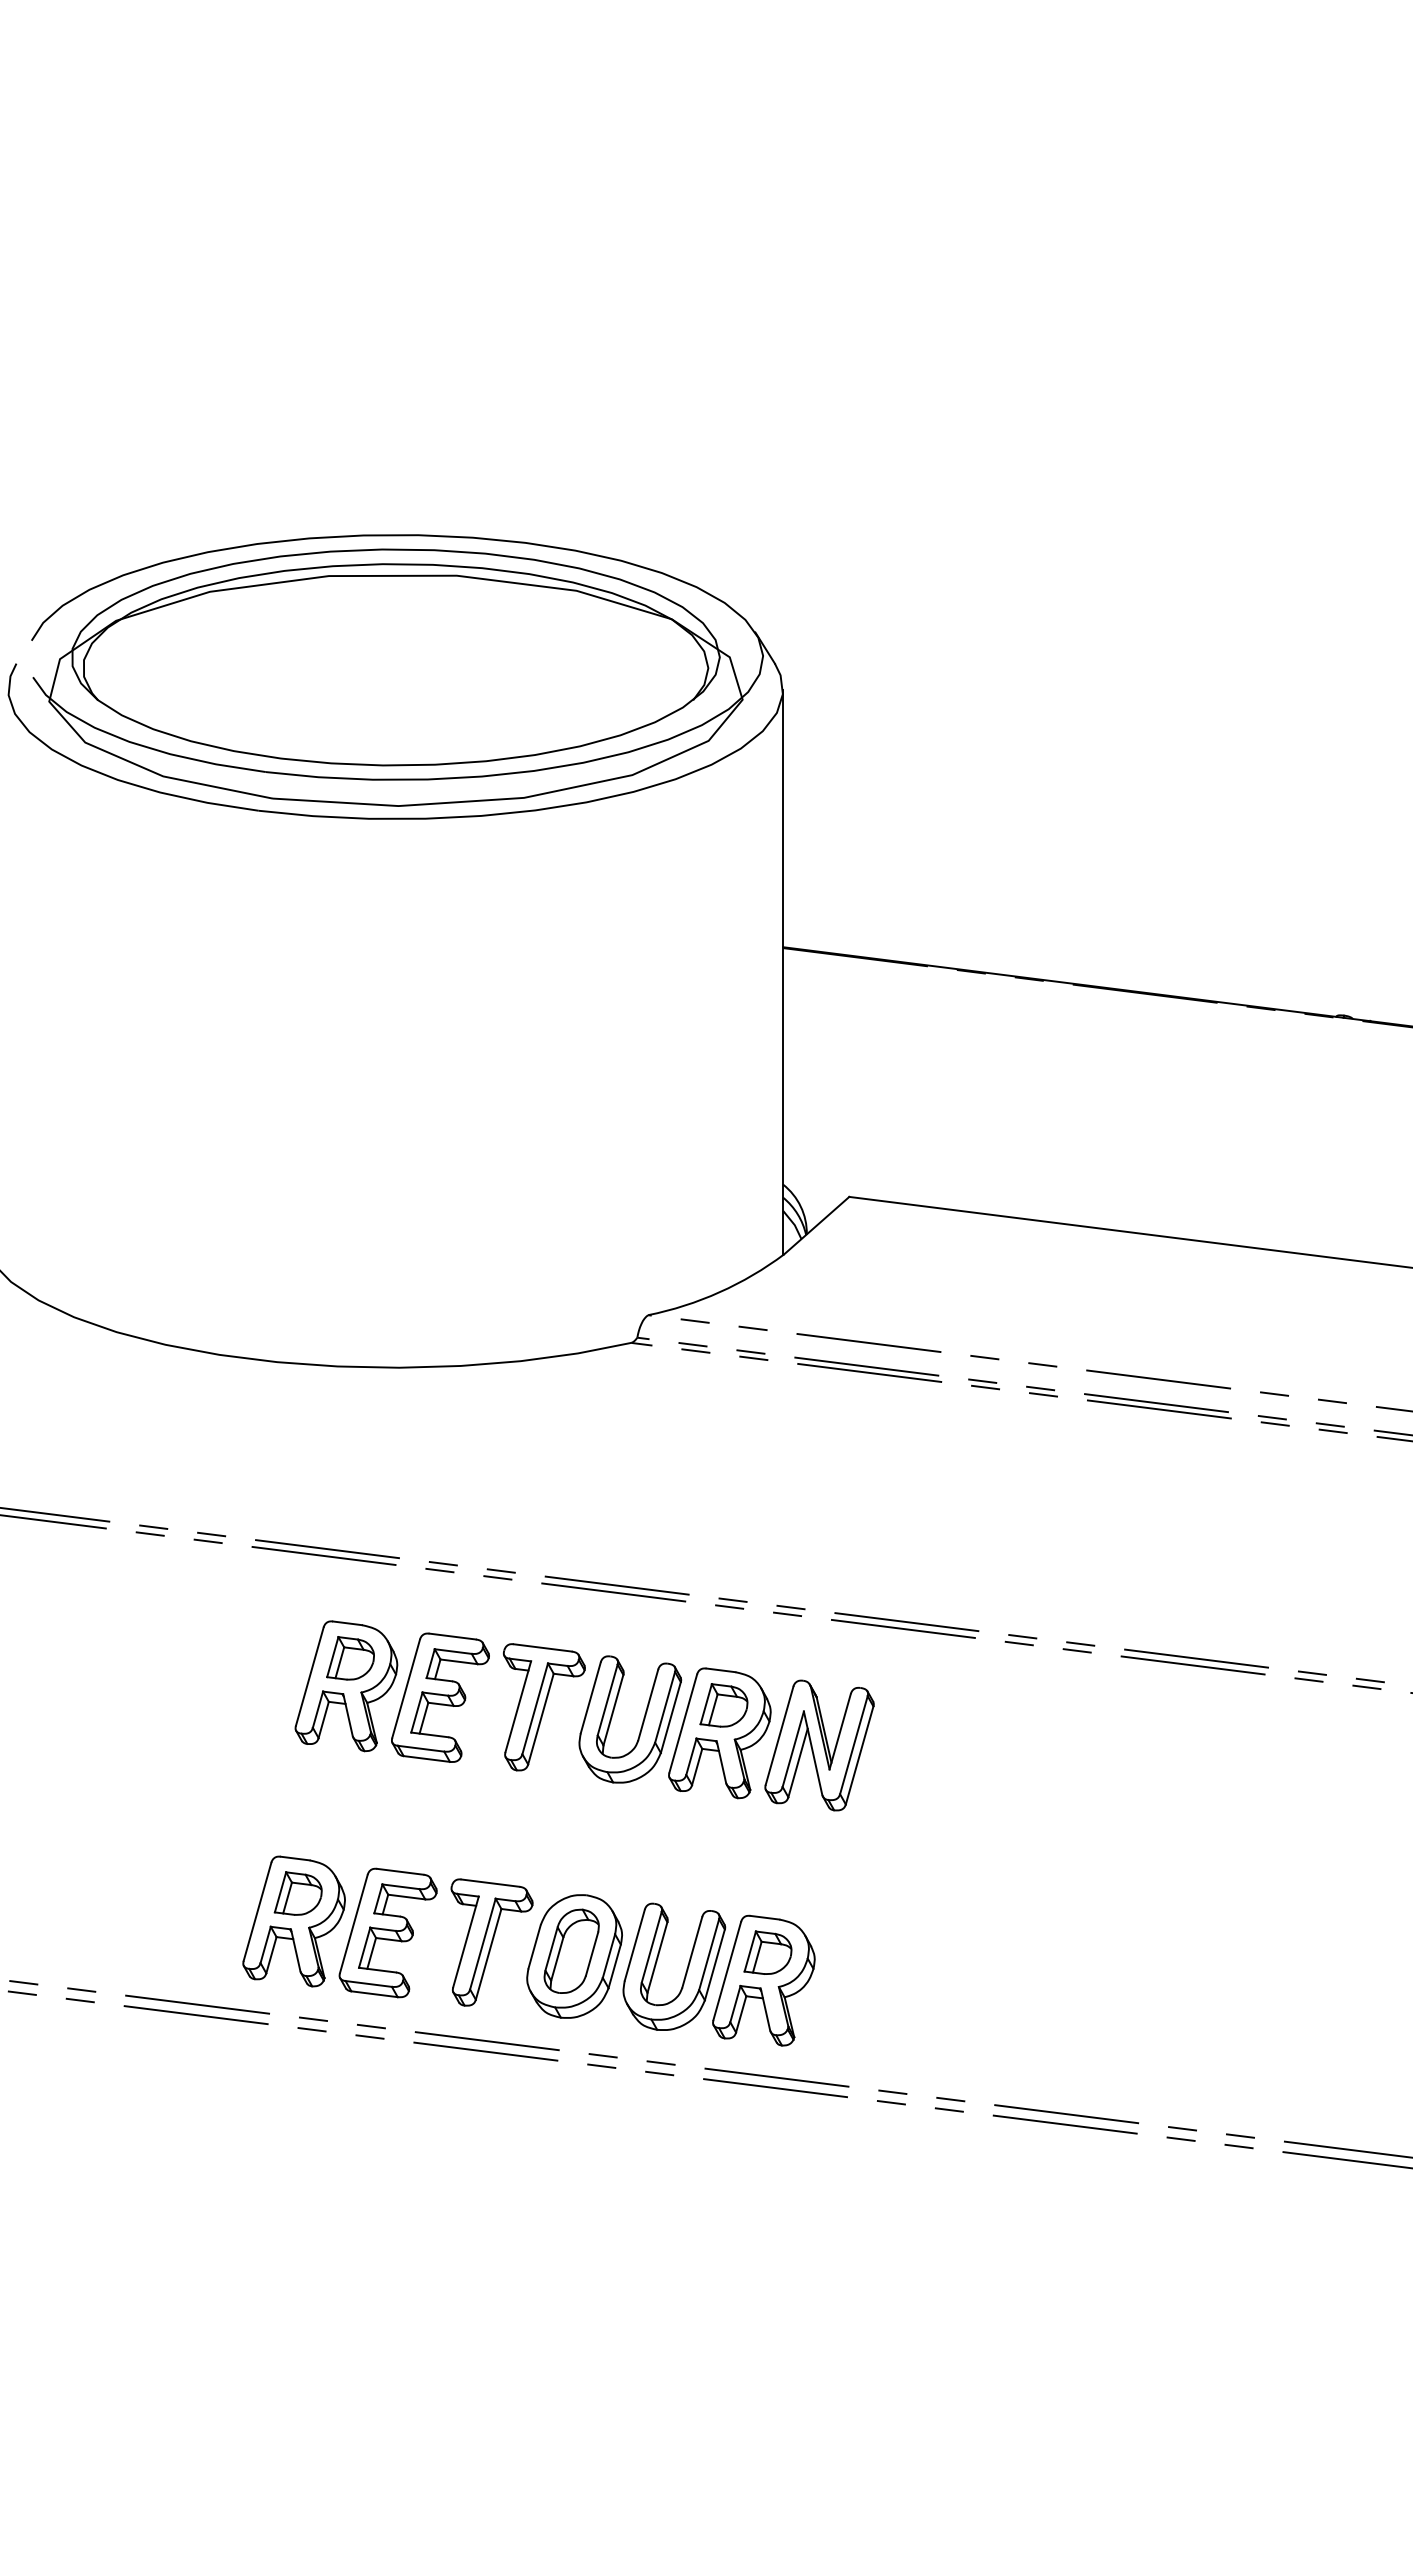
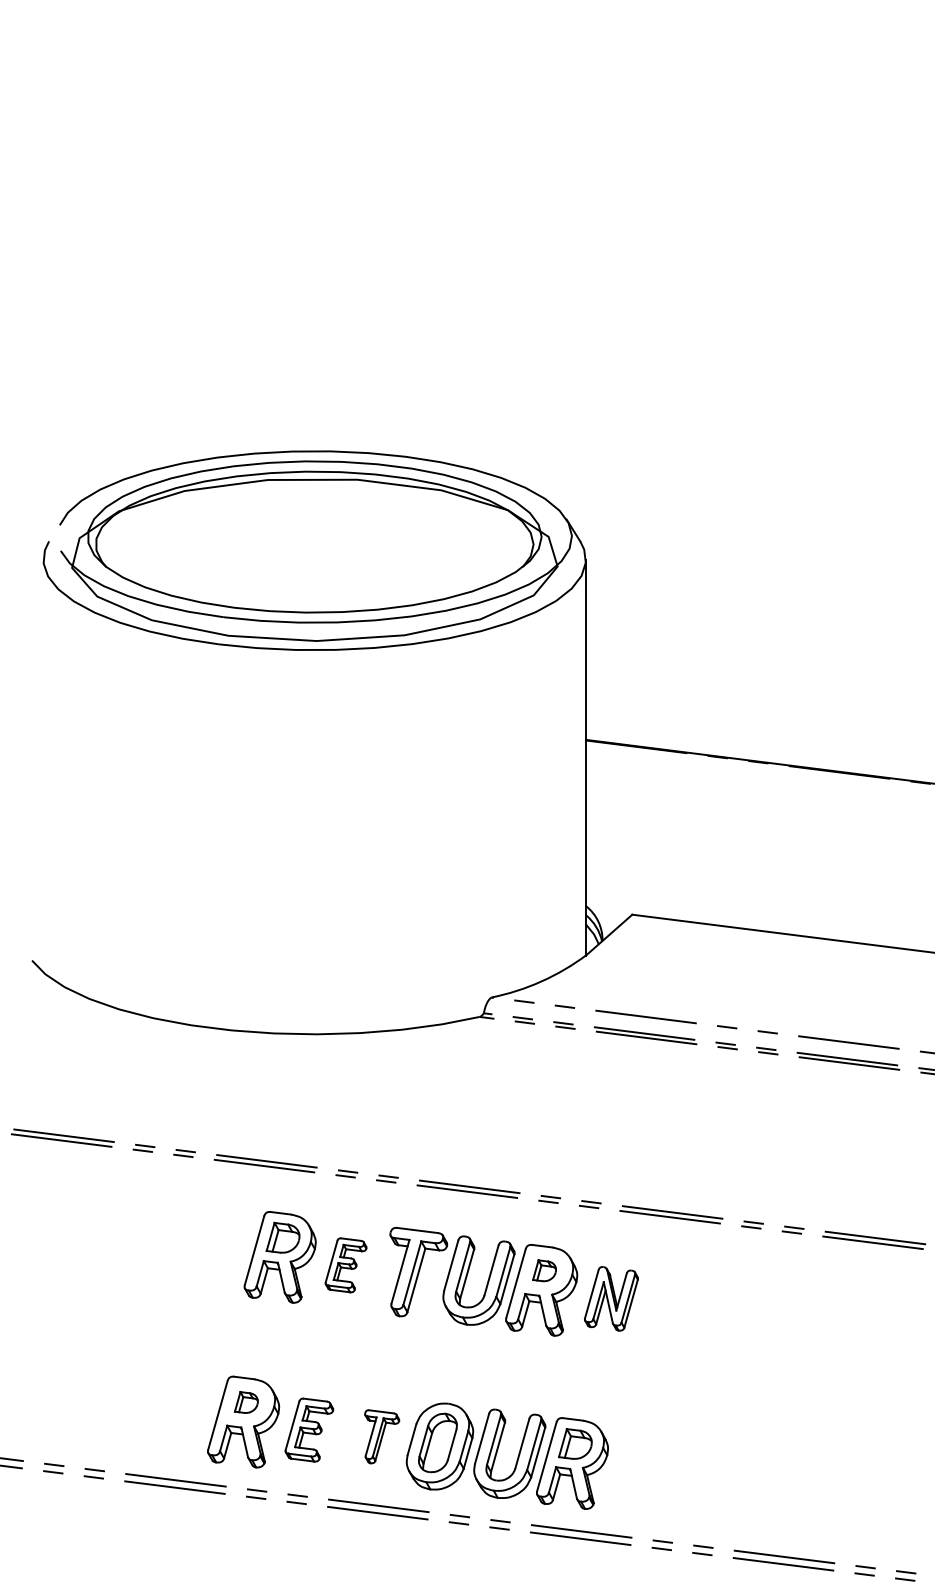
part: (440, 1697) -> (346, 1265), size x0.6
part: (723, 1705) -> (544, 1270), size x0.7
part: (819, 1745) -> (611, 1298), size x0.7
part: (297, 1893) -> (245, 1402), size x0.7
part: (387, 1932) -> (308, 1429), size x0.7
part: (491, 1942) -> (381, 1436), size x0.6

